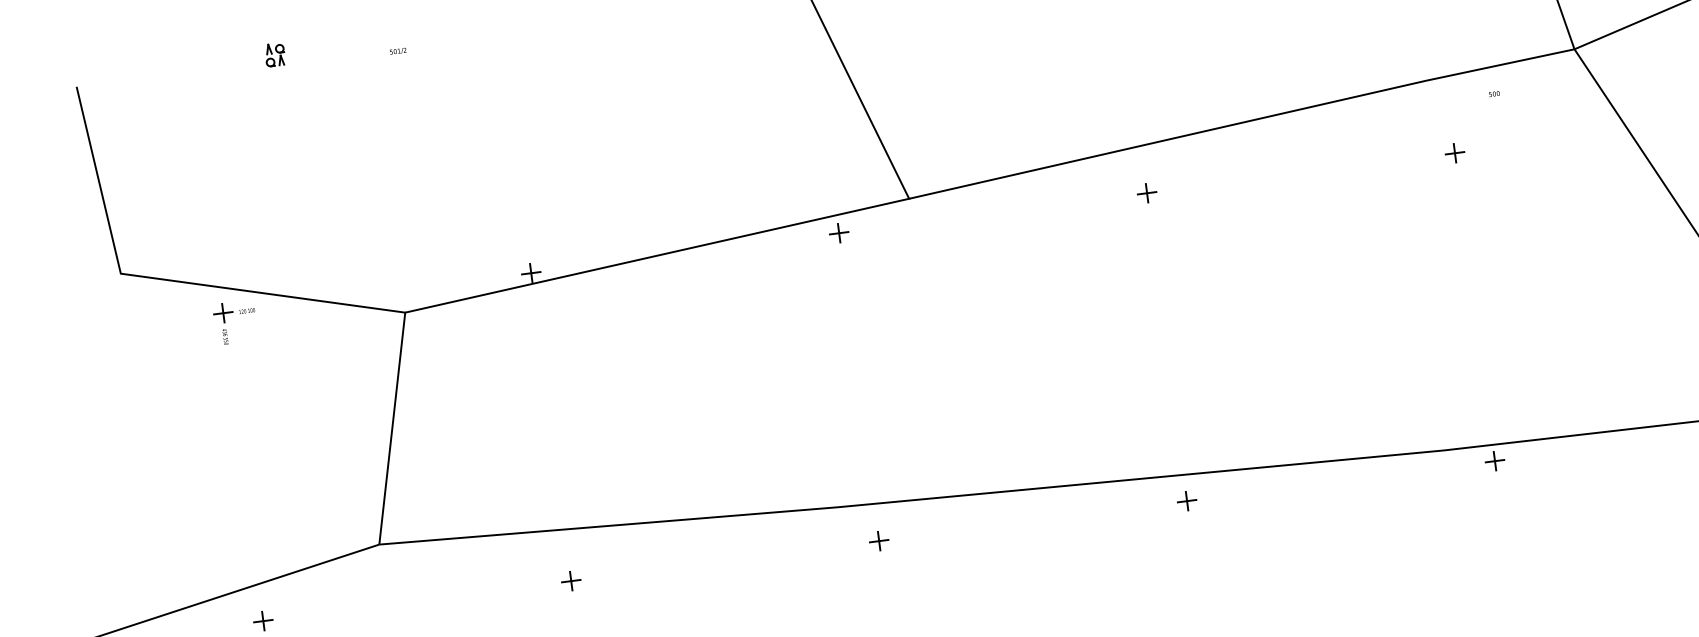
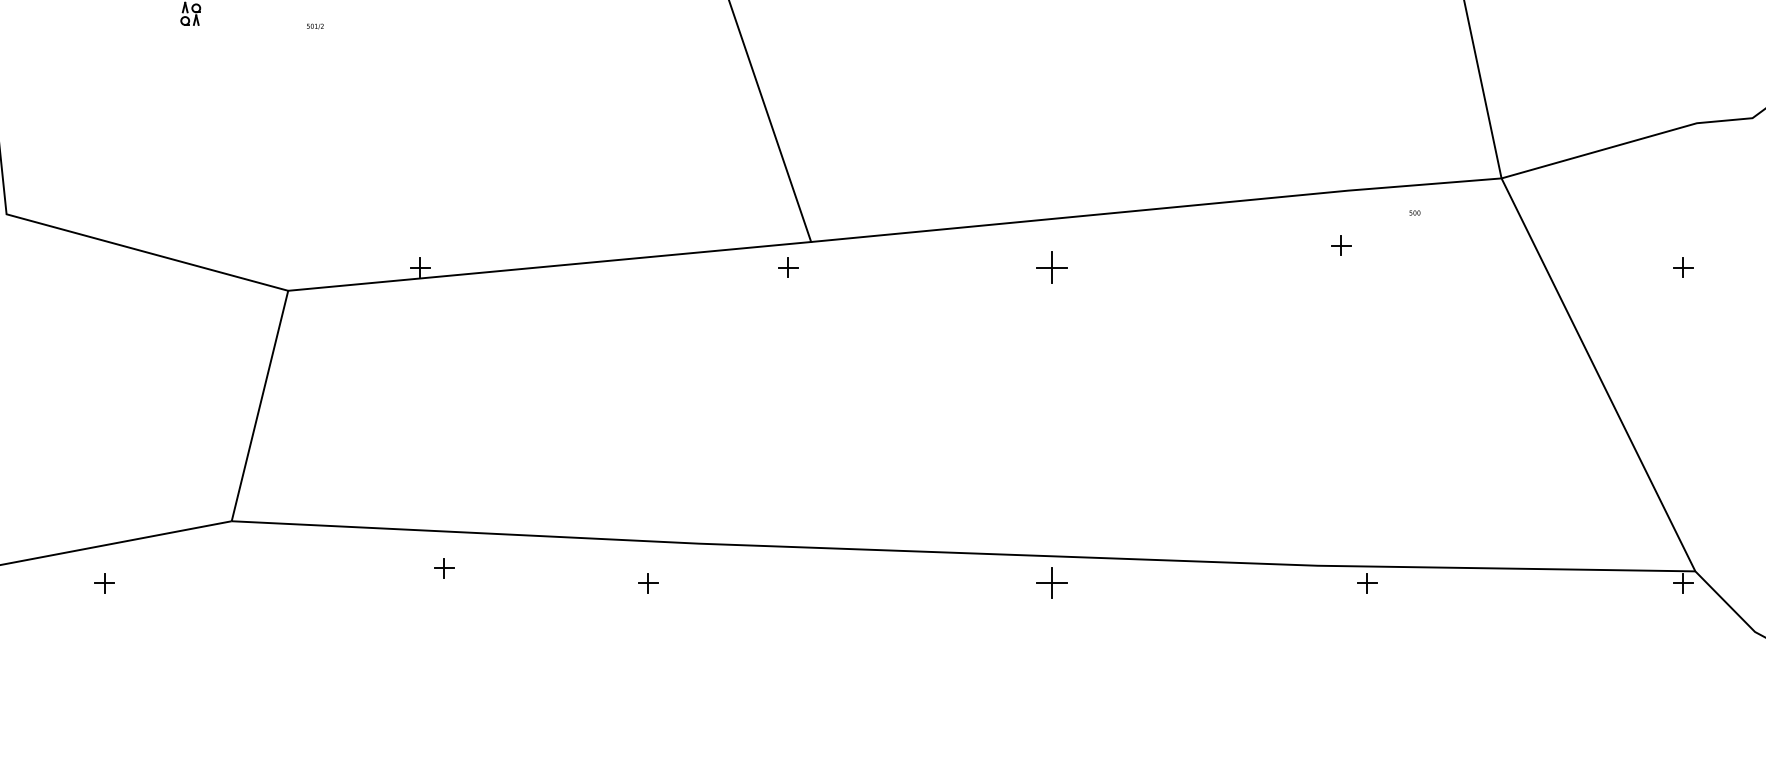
part: (1455, 153) -> (1341, 245), moved
part: (1146, 193) -> (1051, 267), size x1.6
part: (839, 233) -> (788, 267), moved
part: (240, 313) -> (121, 270), removed
part: (1186, 501) -> (1051, 583), size x1.6
part: (879, 541) -> (648, 583), moved
part: (571, 581) -> (444, 568), moved

